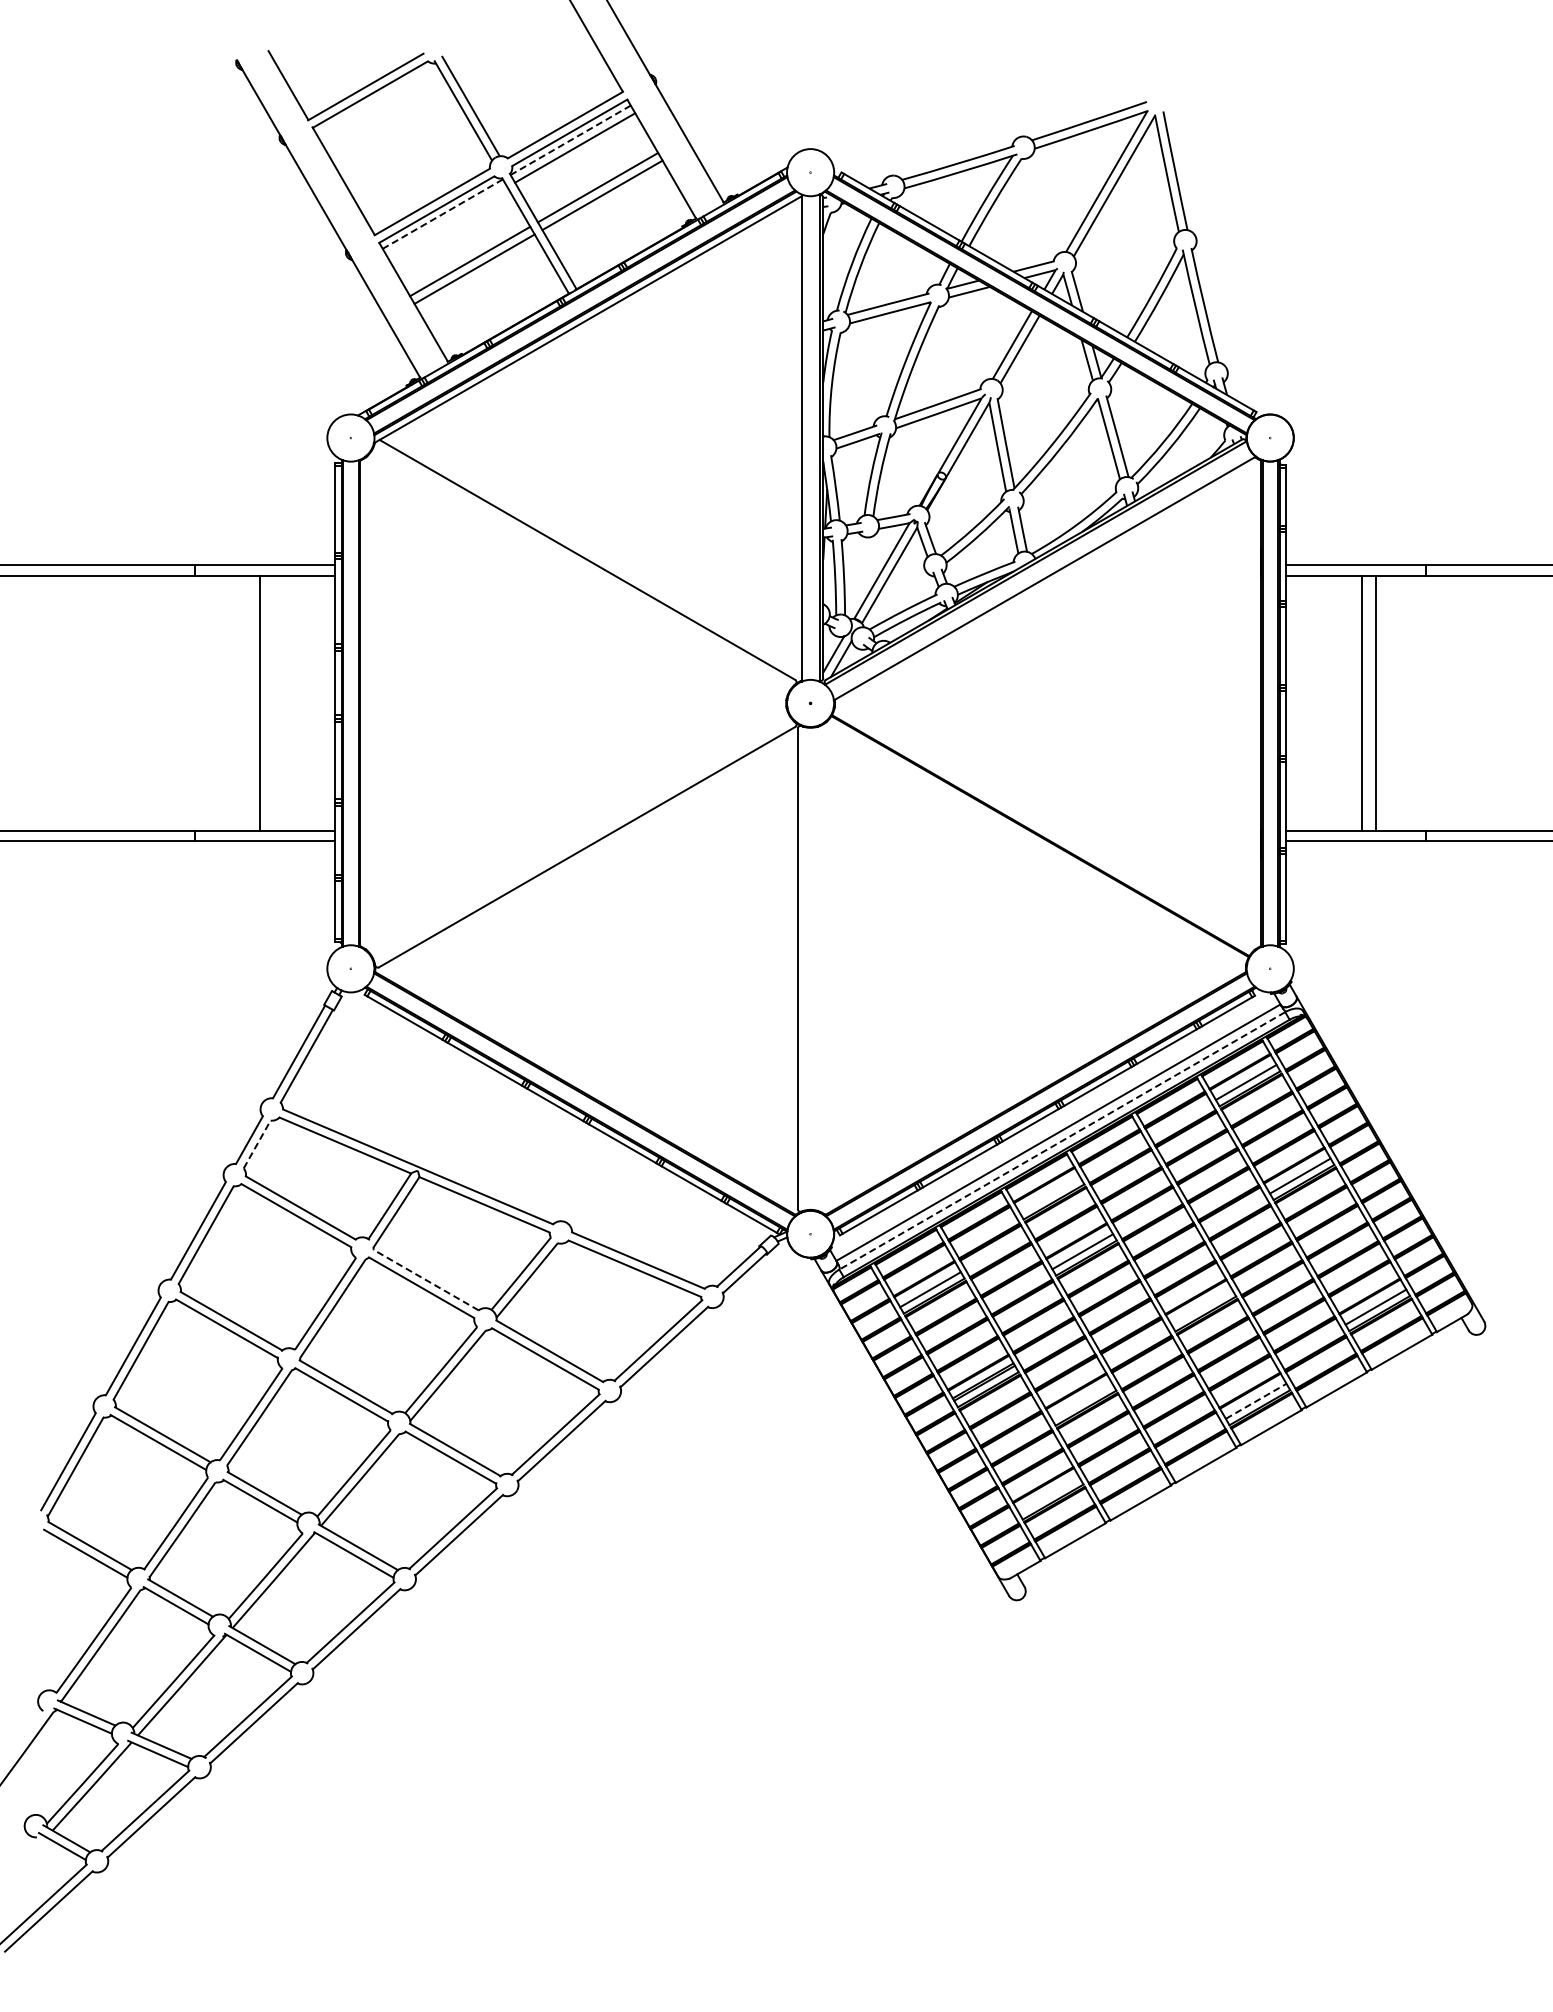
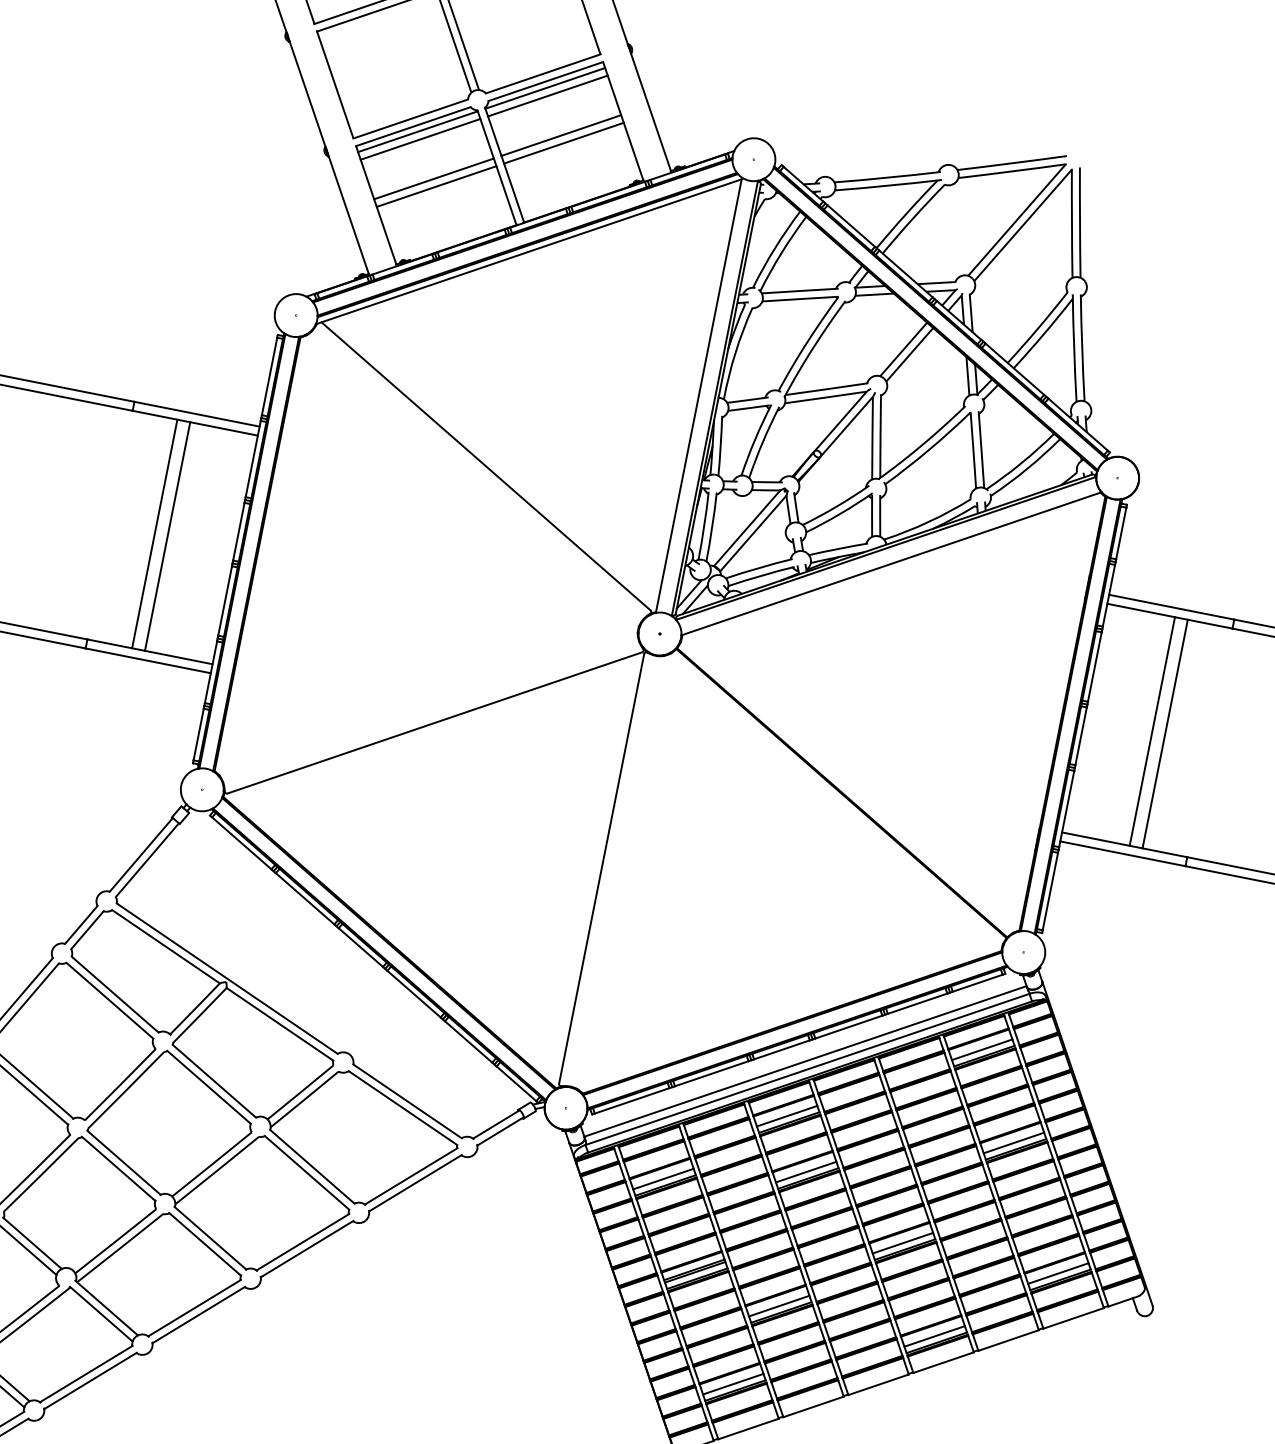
line: (570, 140) -> (545, 88), dashed -> solid
line: (442, 214) -> (417, 131), dashed -> solid
line: (447, 221) -> (420, 139), added
line: (245, 703) -> (155, 534), added
line: (1061, 1141) -> (806, 1069), dashed -> solid
line: (257, 1144) -> (87, 930), dashed -> solid
line: (1049, 1195) -> (786, 1115), added
line: (426, 1280) -> (214, 1081), dashed -> solid
line: (1201, 1307) -> (902, 1242), added
line: (1082, 1401) -> (779, 1305), added
line: (1256, 1401) -> (934, 1336), dashed -> solid
line: (1049, 1495) -> (733, 1384), added

